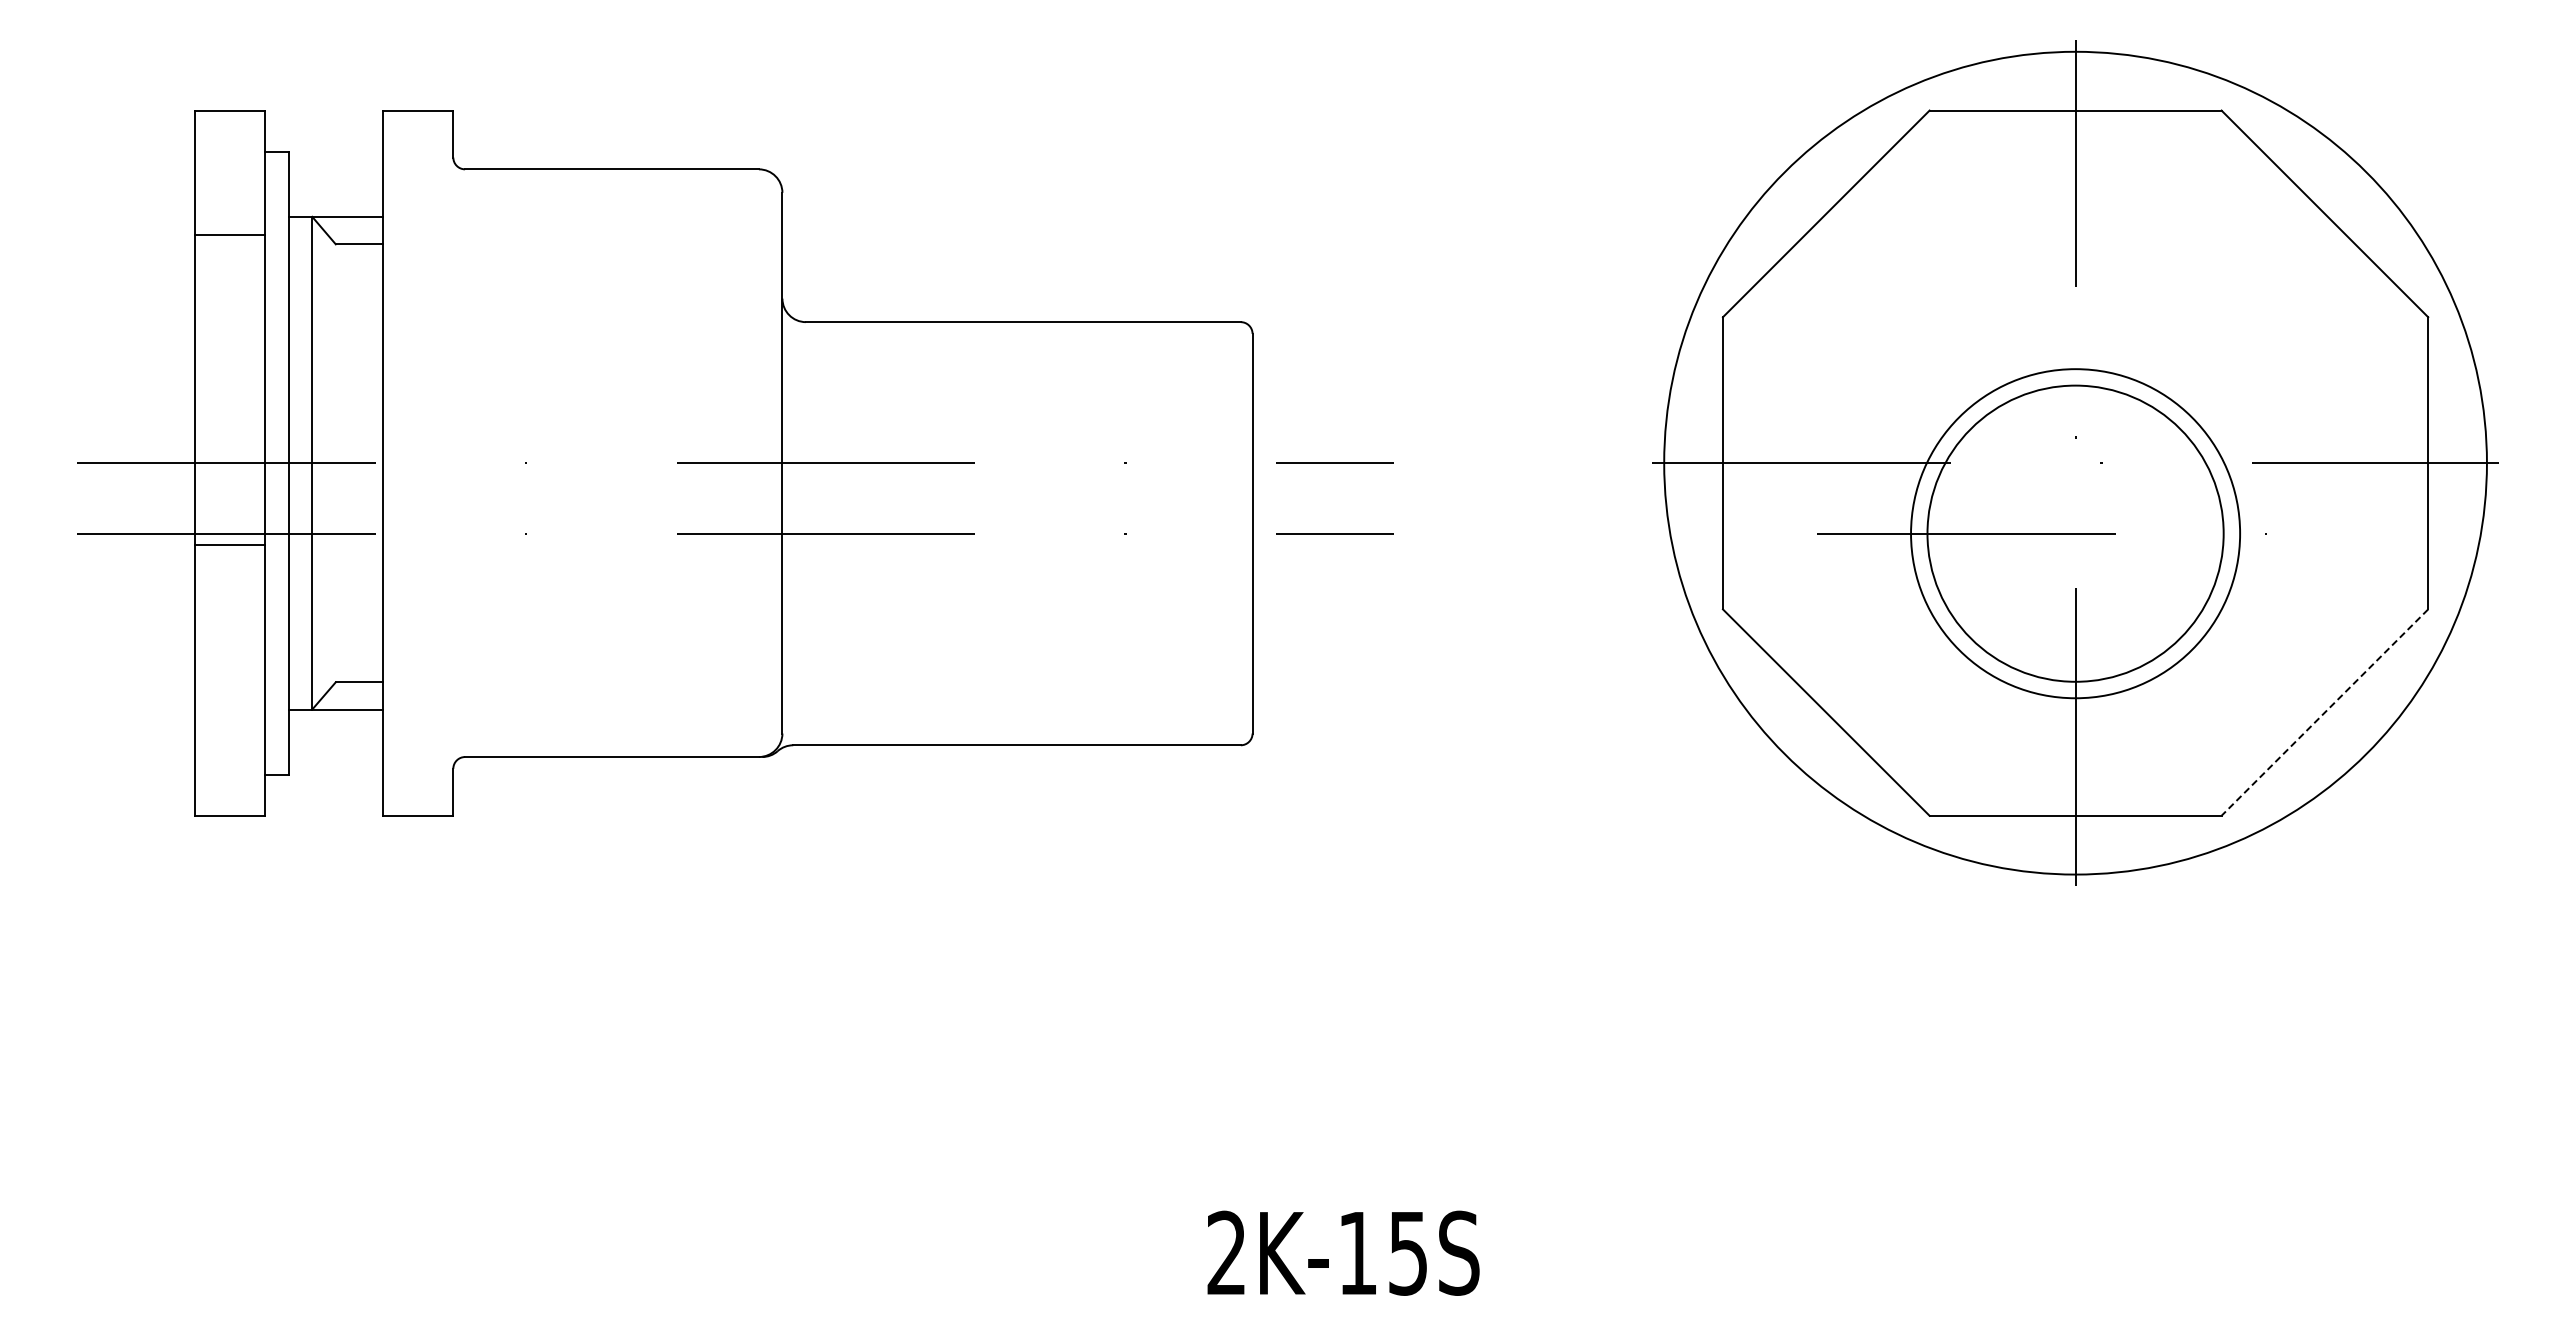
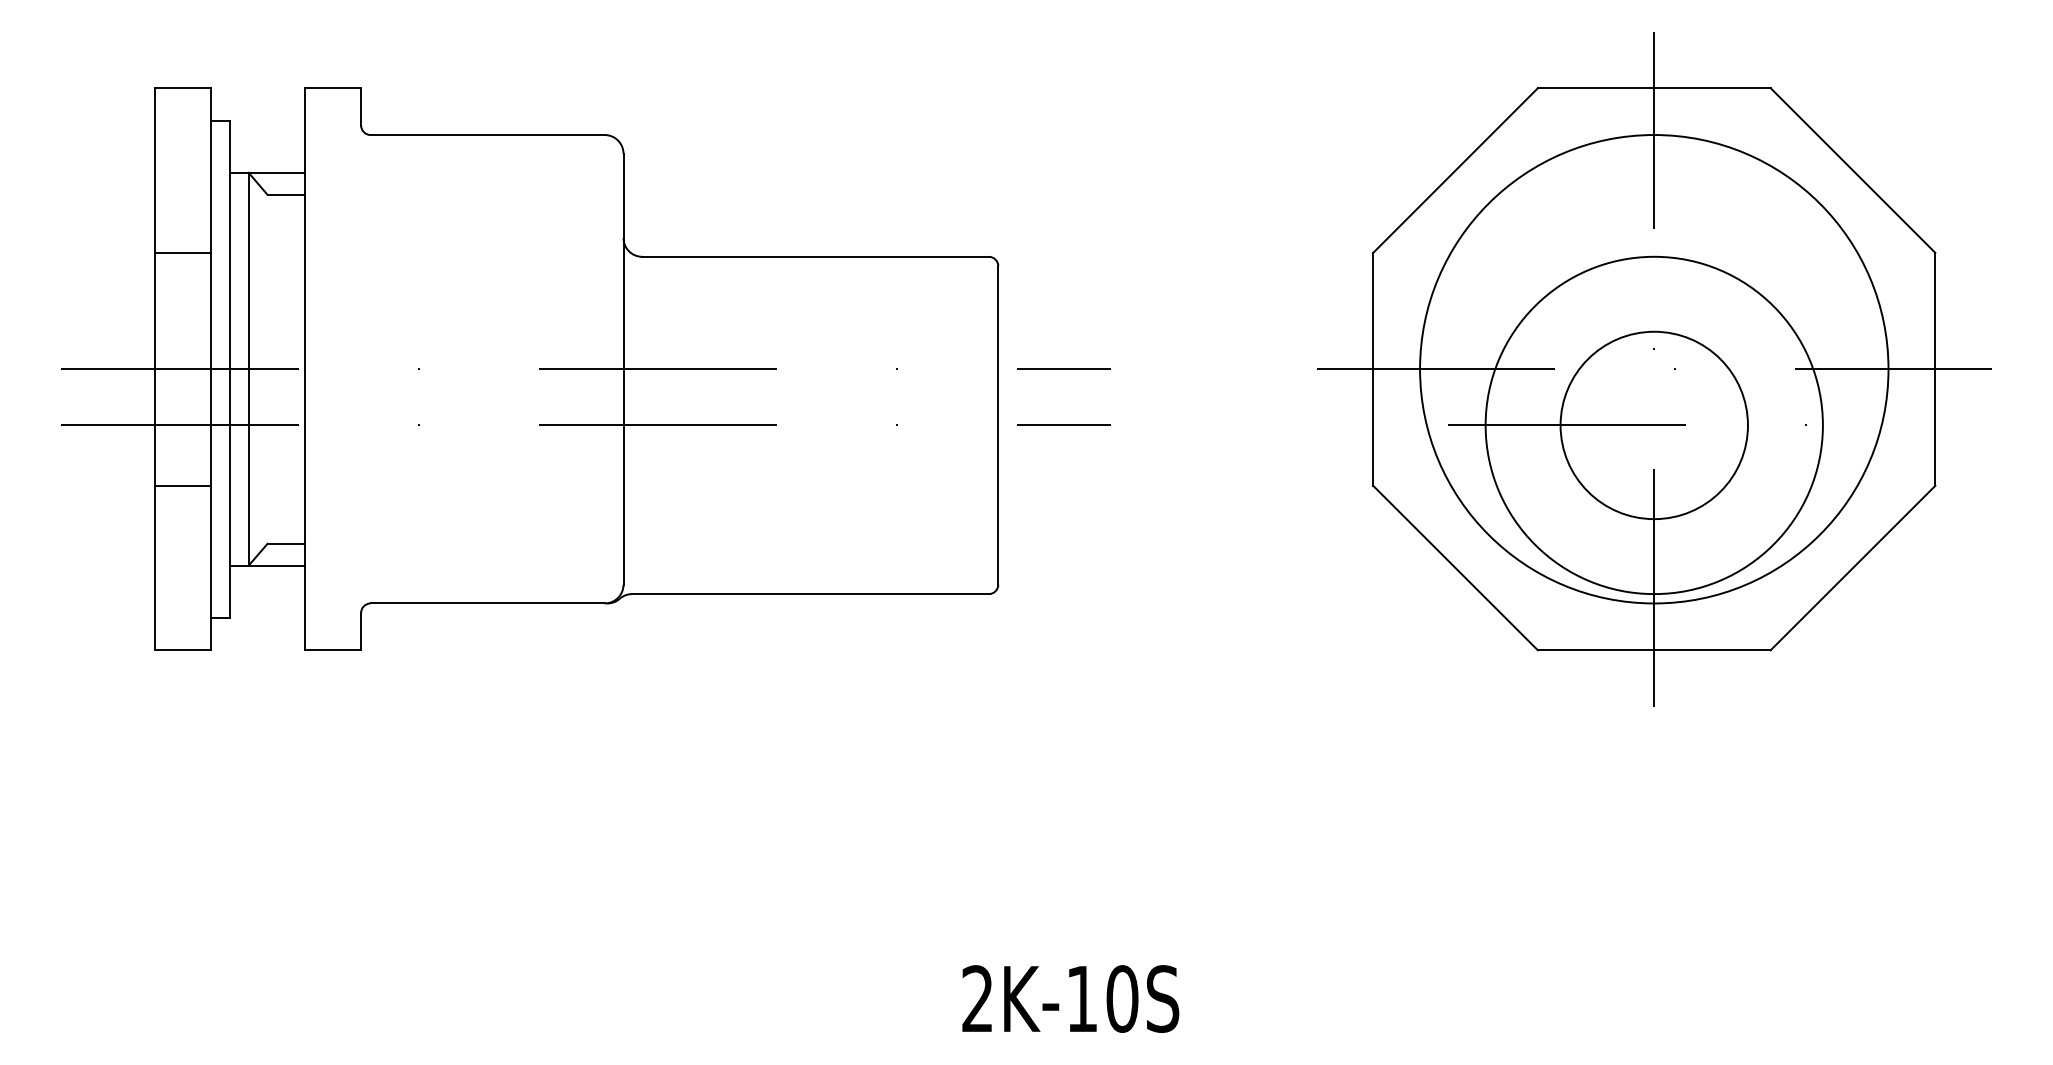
line: (229, 235) -> (182, 253), moved
circle: (2075, 463) -> (1654, 369), size x0.71
circle: (2075, 533) -> (1654, 425), size x0.71
circle: (2075, 533) -> (1654, 425), size x1.43
line: (229, 545) -> (182, 485), moved
line: (2324, 712) -> (1852, 567), dashed -> solid
text: (1408, 1252) -> (1122, 998), 2K-15S -> 2K-10S

